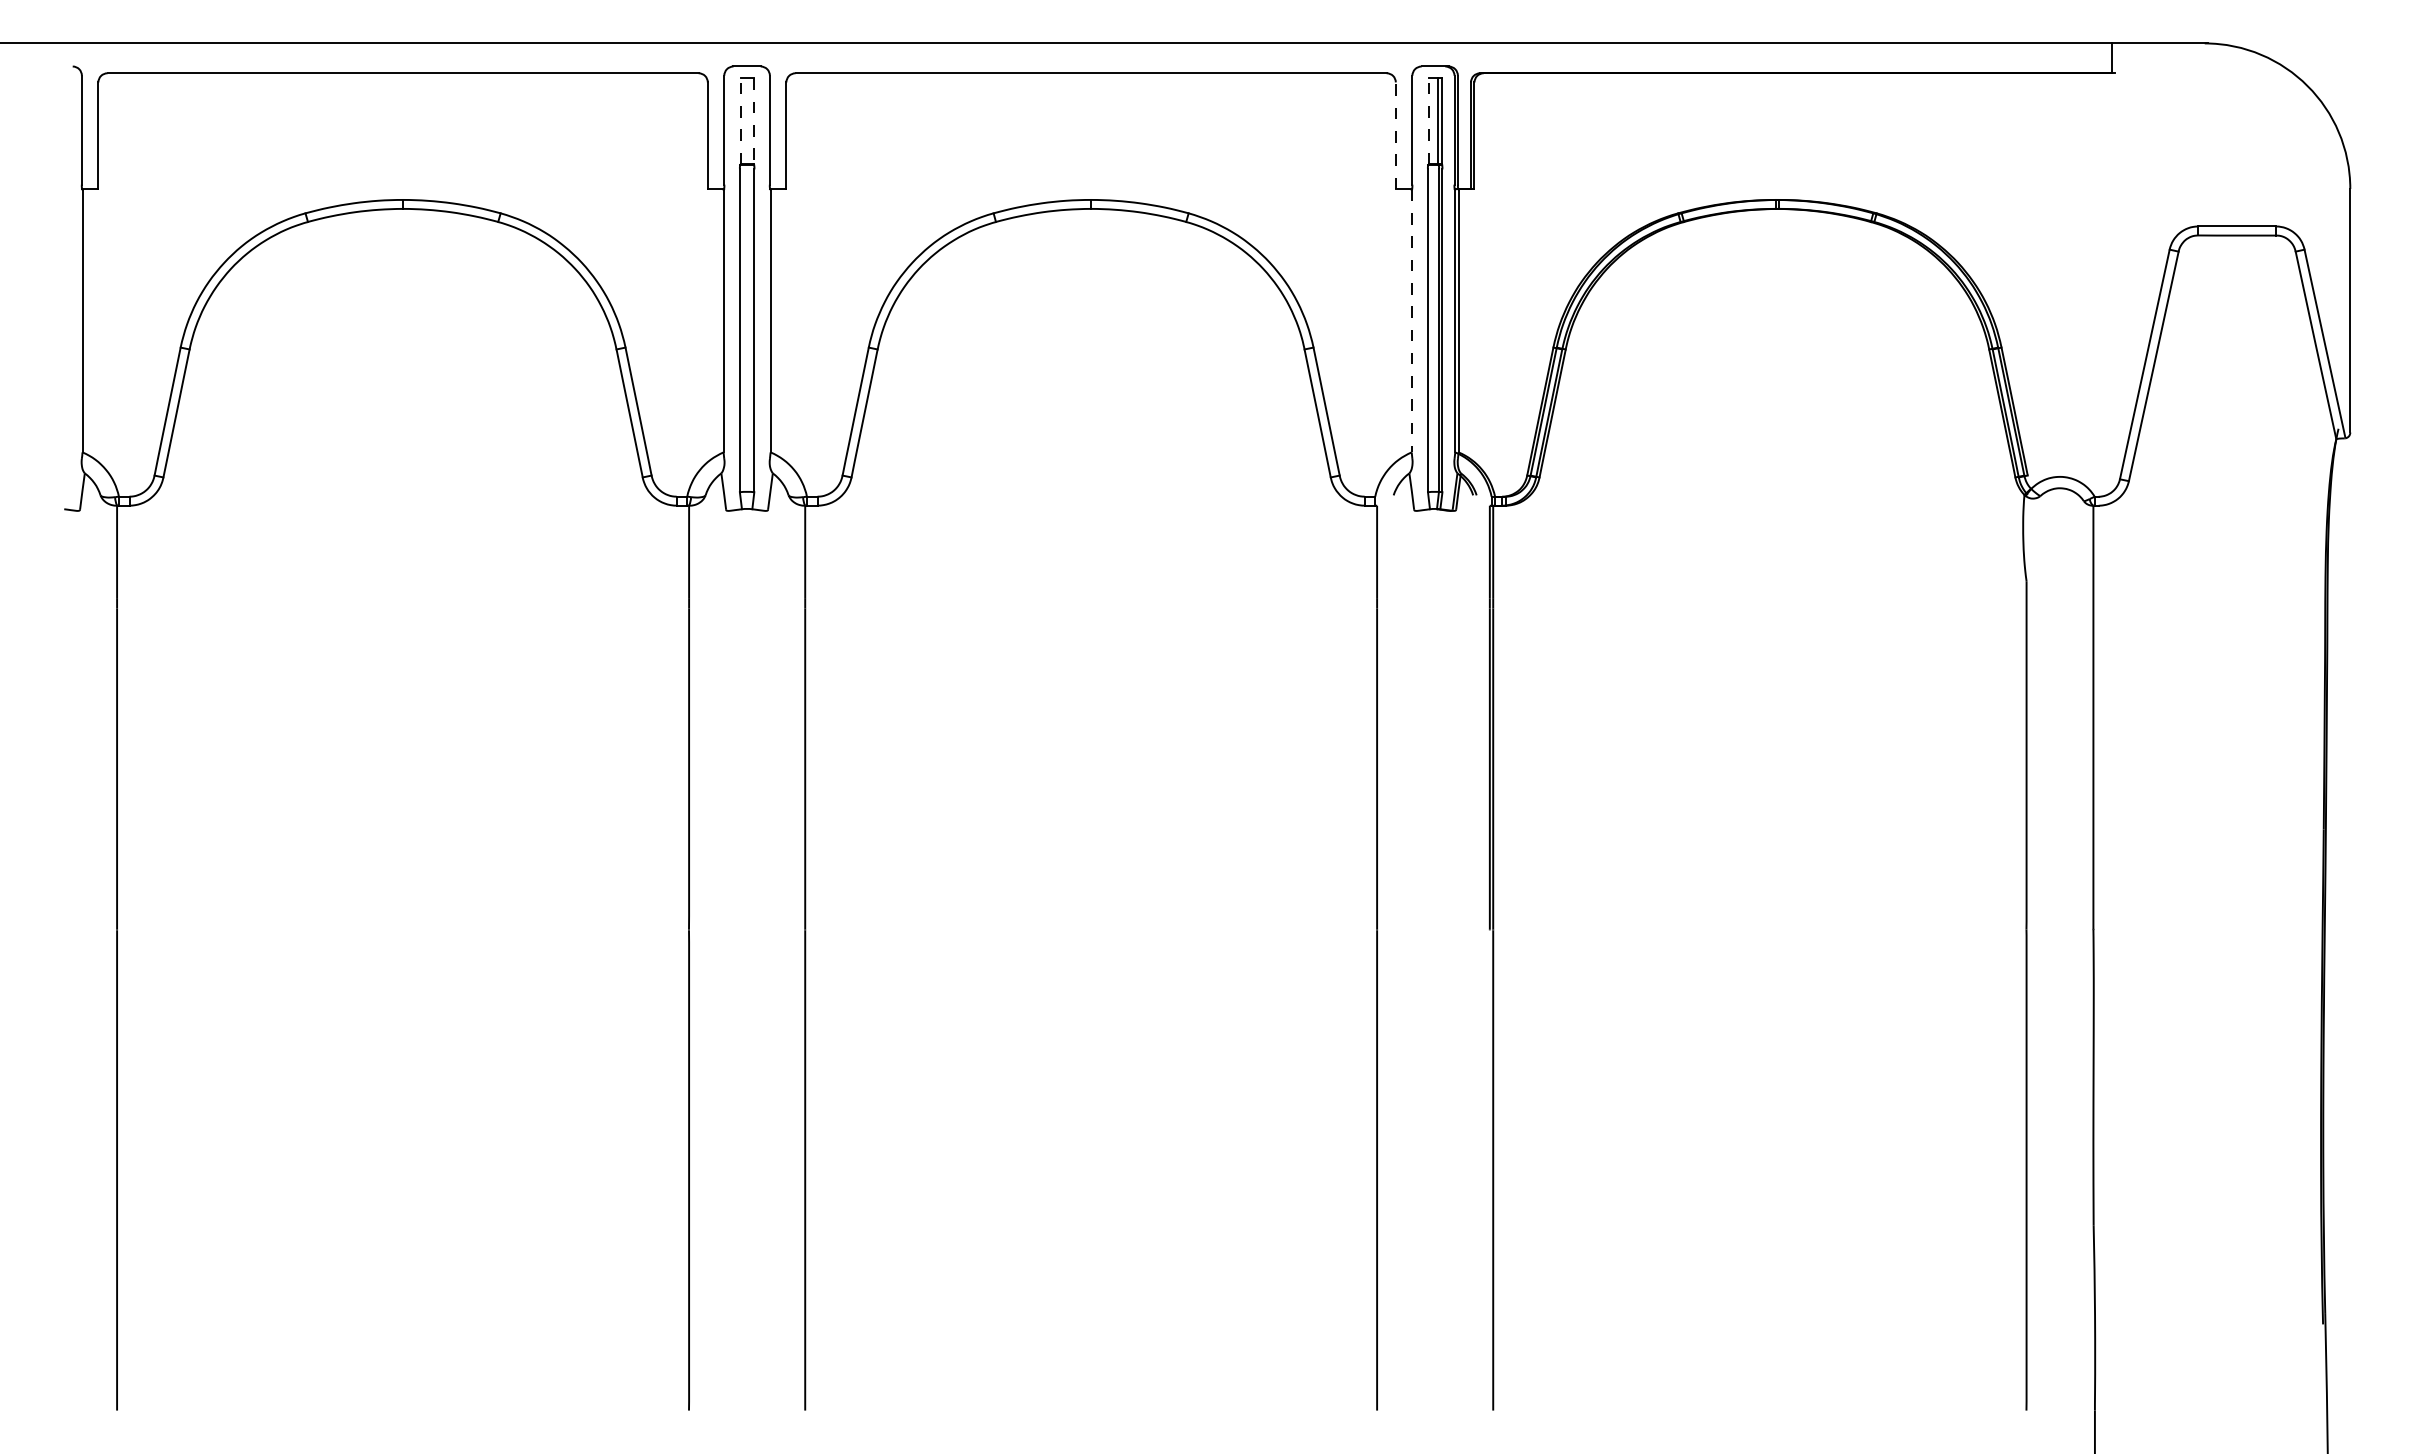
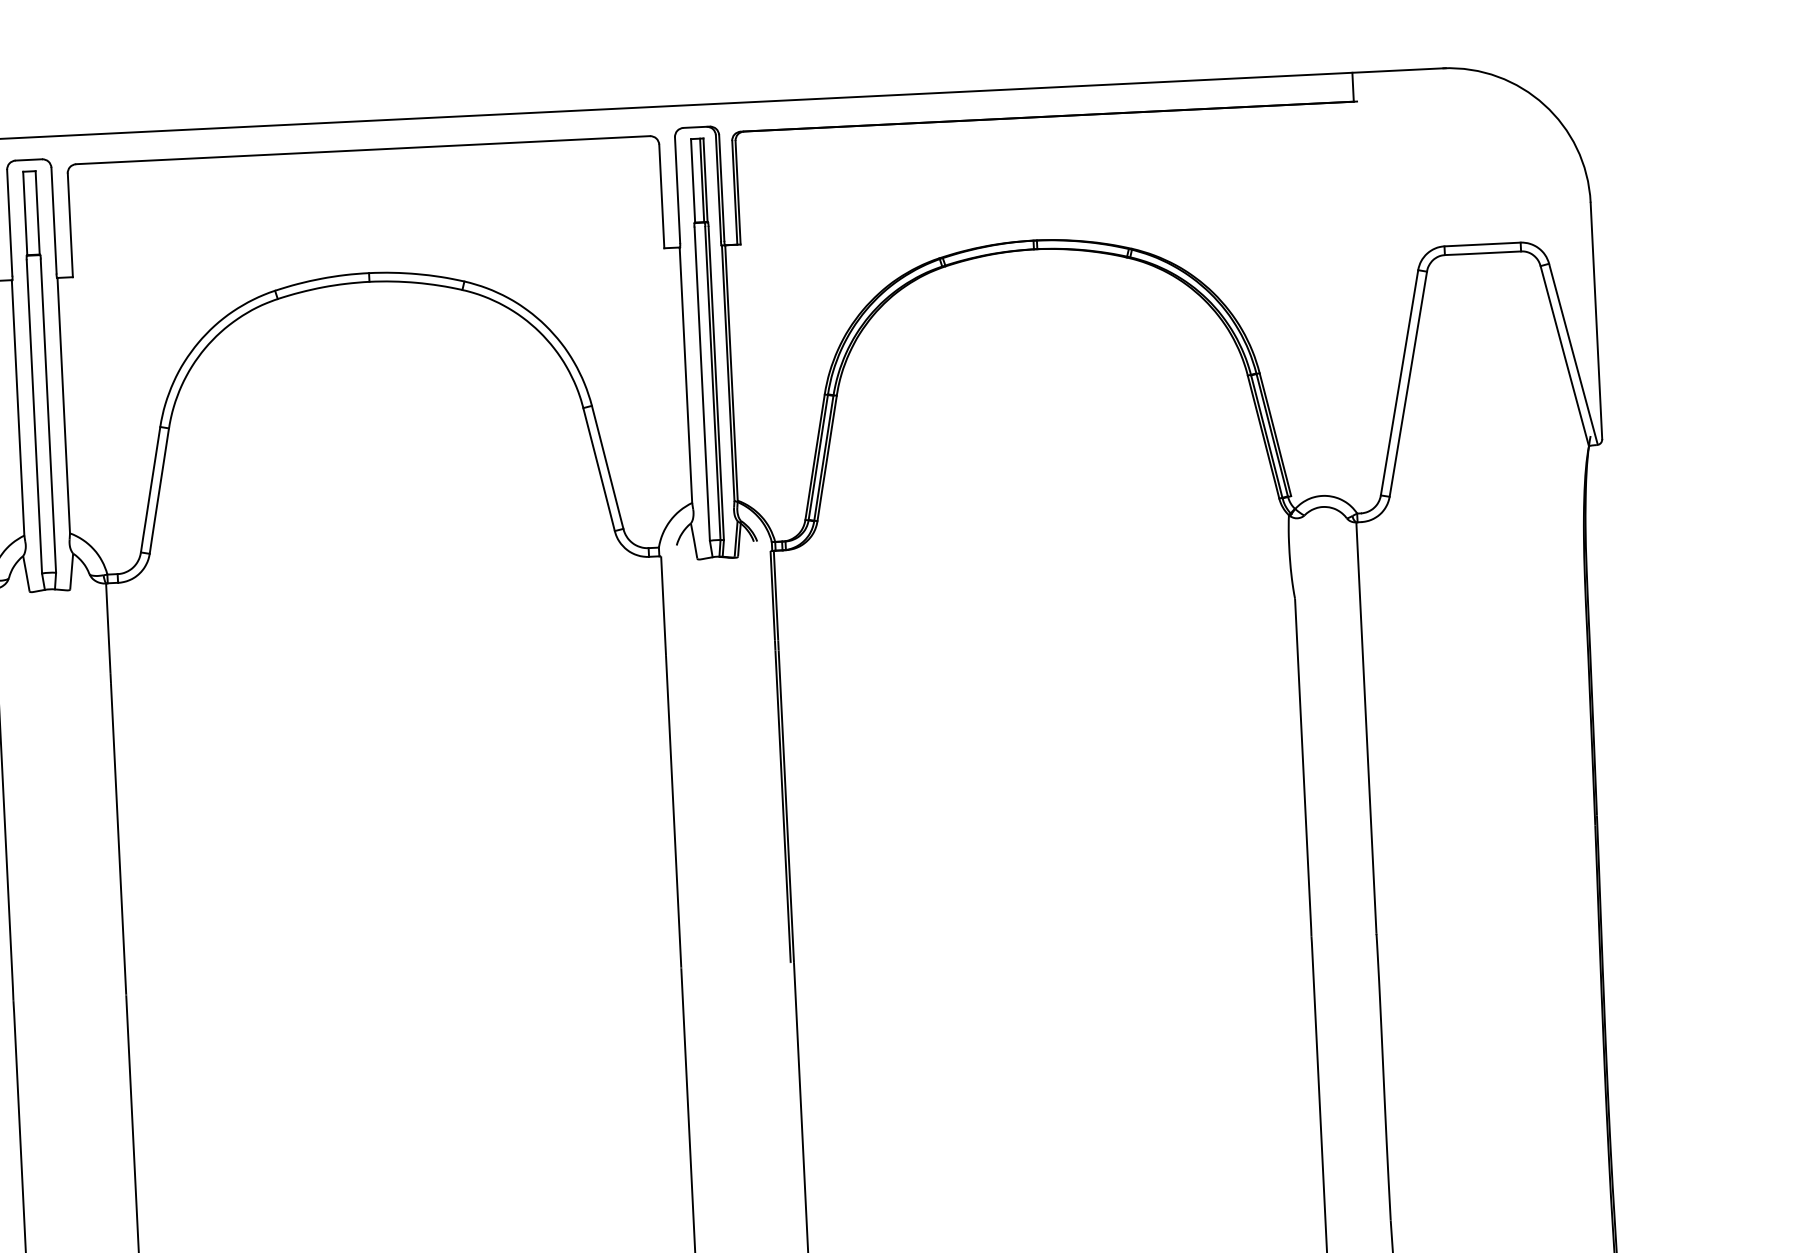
line: (740, 121) -> (25, 213), dashed -> solid
line: (753, 121) -> (37, 213), dashed -> solid
line: (1428, 121) -> (692, 180), dashed -> solid
line: (1395, 135) -> (661, 196), dashed -> solid
line: (1411, 321) -> (685, 375), dashed -> solid

